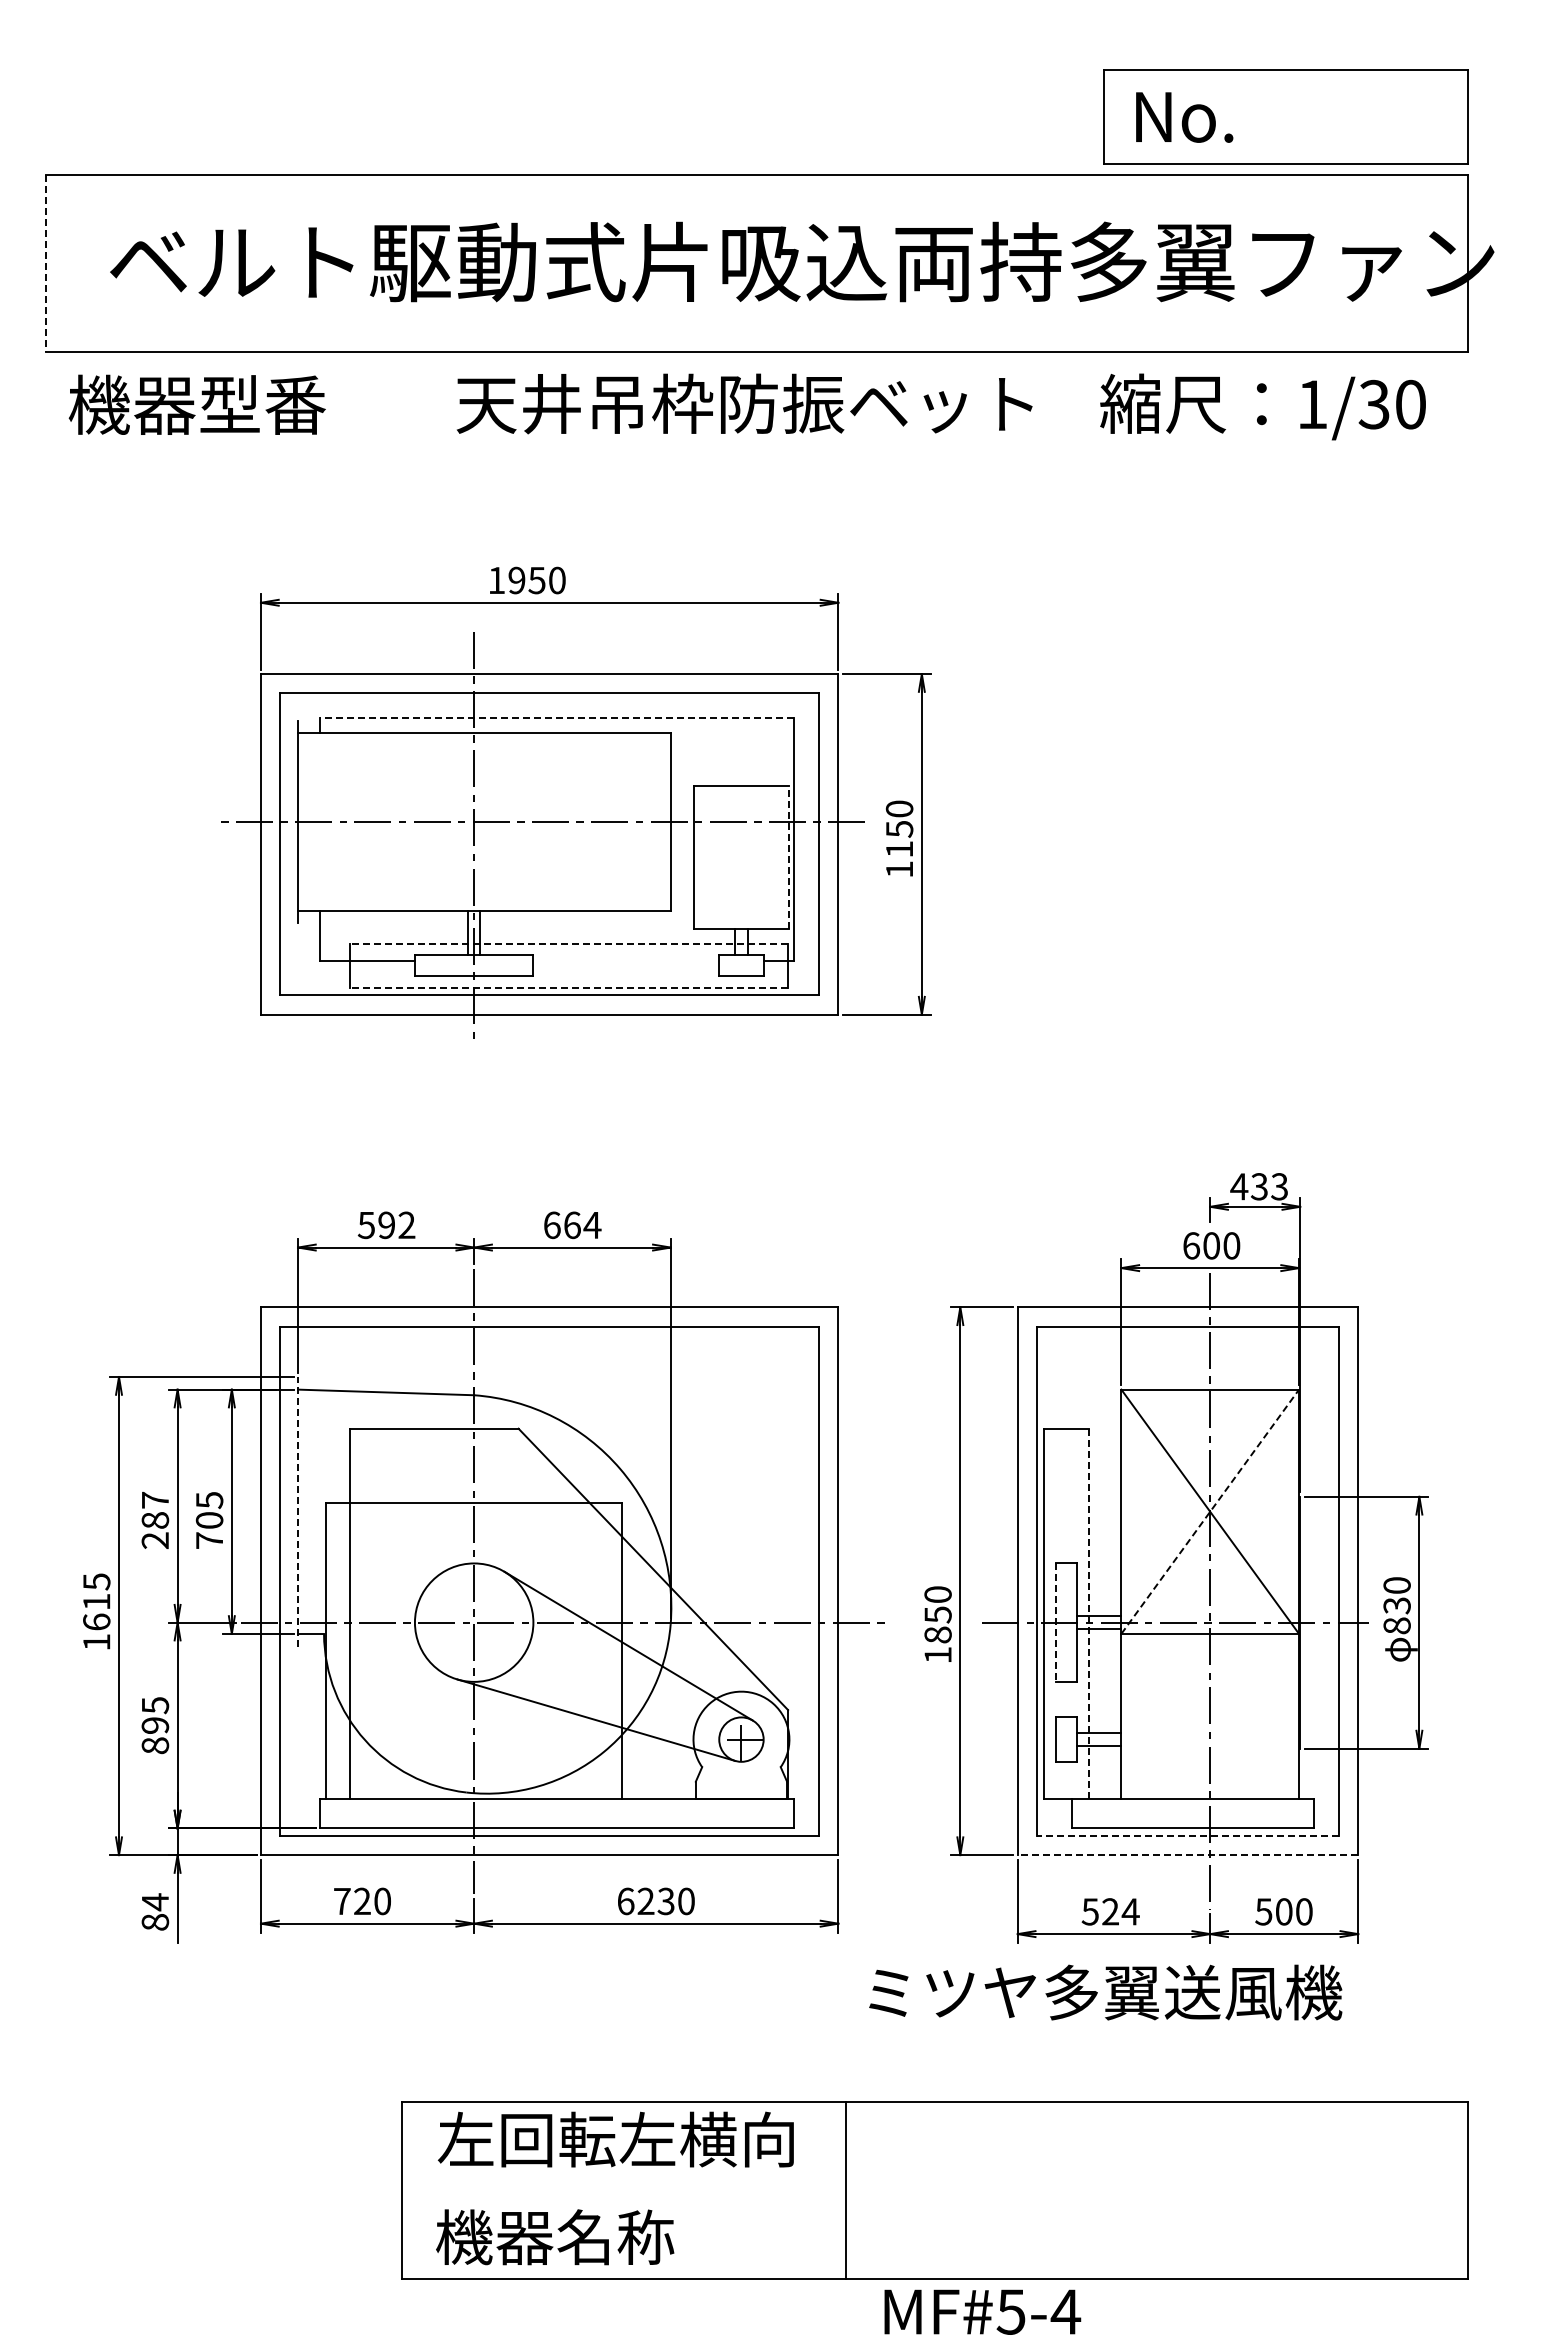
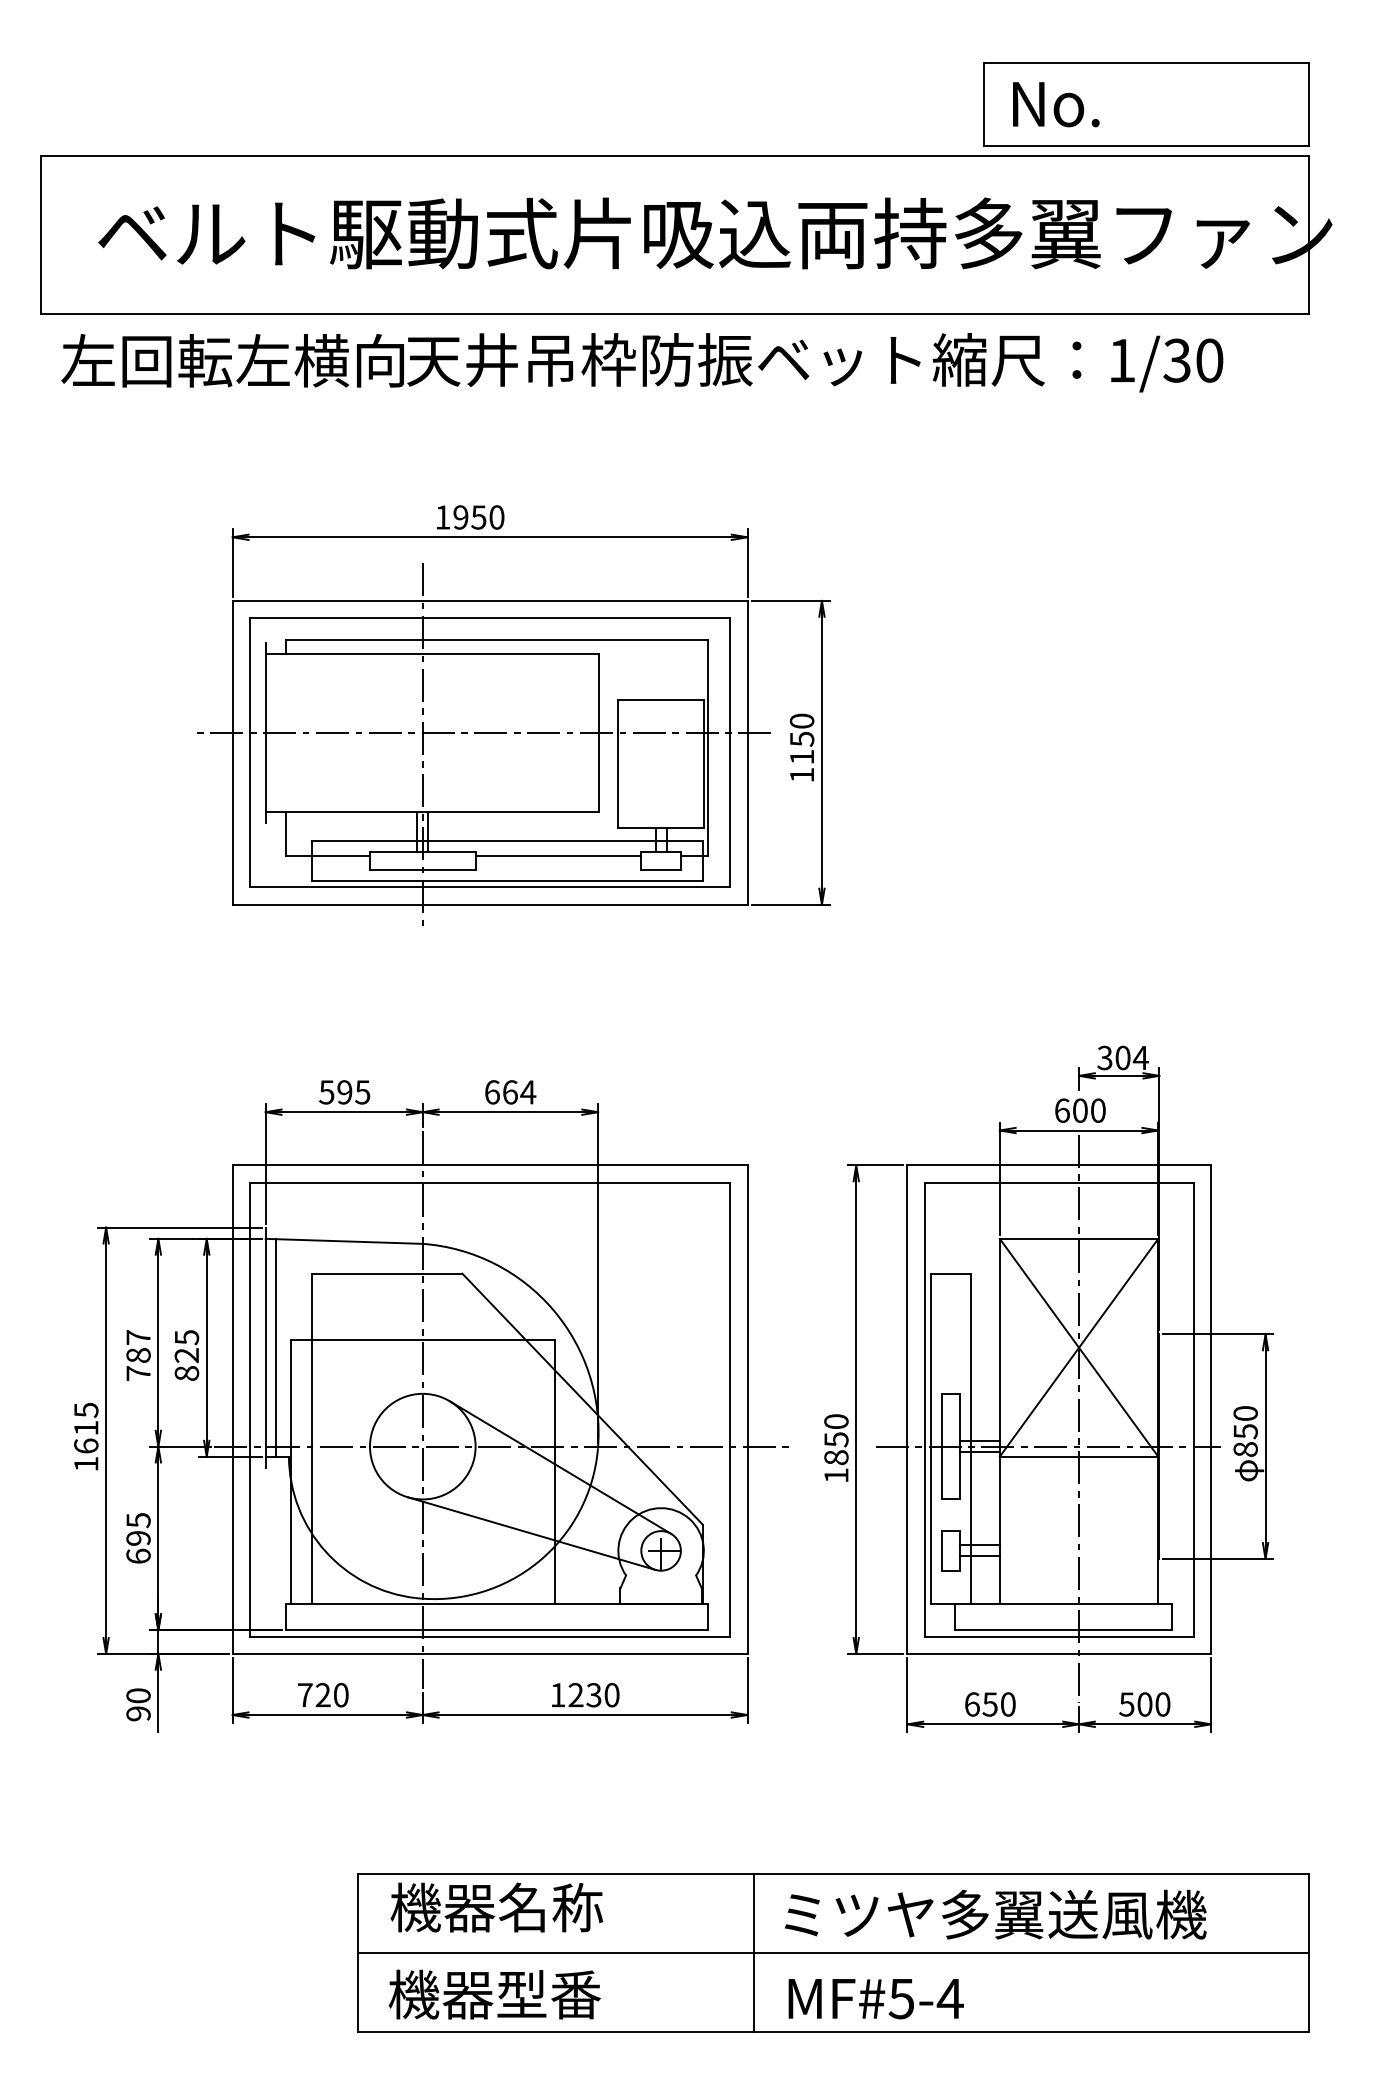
line: (46, 263) -> (41, 234), dashed -> solid
text: (260, 404) -> (232, 360), 機器型番 -> 左回転左横向
text: (1262, 406) -> (1077, 362), moved
line: (557, 717) -> (497, 639), dashed -> solid
line: (789, 857) -> (703, 764), dashed -> solid
line: (568, 943) -> (506, 841), dashed -> solid
line: (626, 960) -> (558, 856), added
line: (568, 988) -> (506, 881), dashed -> solid
text: (1259, 1186) -> (1122, 1057), 433 -> 304
text: (406, 1225) -> (362, 1092), 592 -> 595
line: (298, 1511) -> (266, 1347), dashed -> solid
line: (309, 1511) -> (275, 1347), added
line: (1210, 1511) -> (1079, 1347), dashed -> solid
text: (209, 1530) -> (186, 1364), 705 -> 825
text: (154, 1540) -> (137, 1373), 287 -> 787
text: (1396, 1605) -> (1245, 1431), 830 -> 850
line: (1088, 1614) -> (970, 1439), dashed -> solid
line: (1056, 1623) -> (941, 1447), dashed -> solid
text: (155, 1745) -> (138, 1556), 895 -> 695
line: (1187, 1835) -> (1058, 1636), dashed -> solid
line: (1187, 1855) -> (1058, 1654), dashed -> solid
text: (626, 1901) -> (558, 1695), 6230 -> 1230
text: (155, 1911) -> (138, 1704), 84 -> 90
text: (1110, 1911) -> (990, 1704), 524 -> 650
text: (1105, 1992) -> (995, 1914), moved
text: (615, 2139) -> (548, 1907), 左回転左横向 -> 機器名称
line: (934, 2190) -> (833, 1952), added
text: (615, 2237) -> (548, 1994), 機器名称 -> 機器型番
text: (982, 2311) -> (876, 1998), moved

